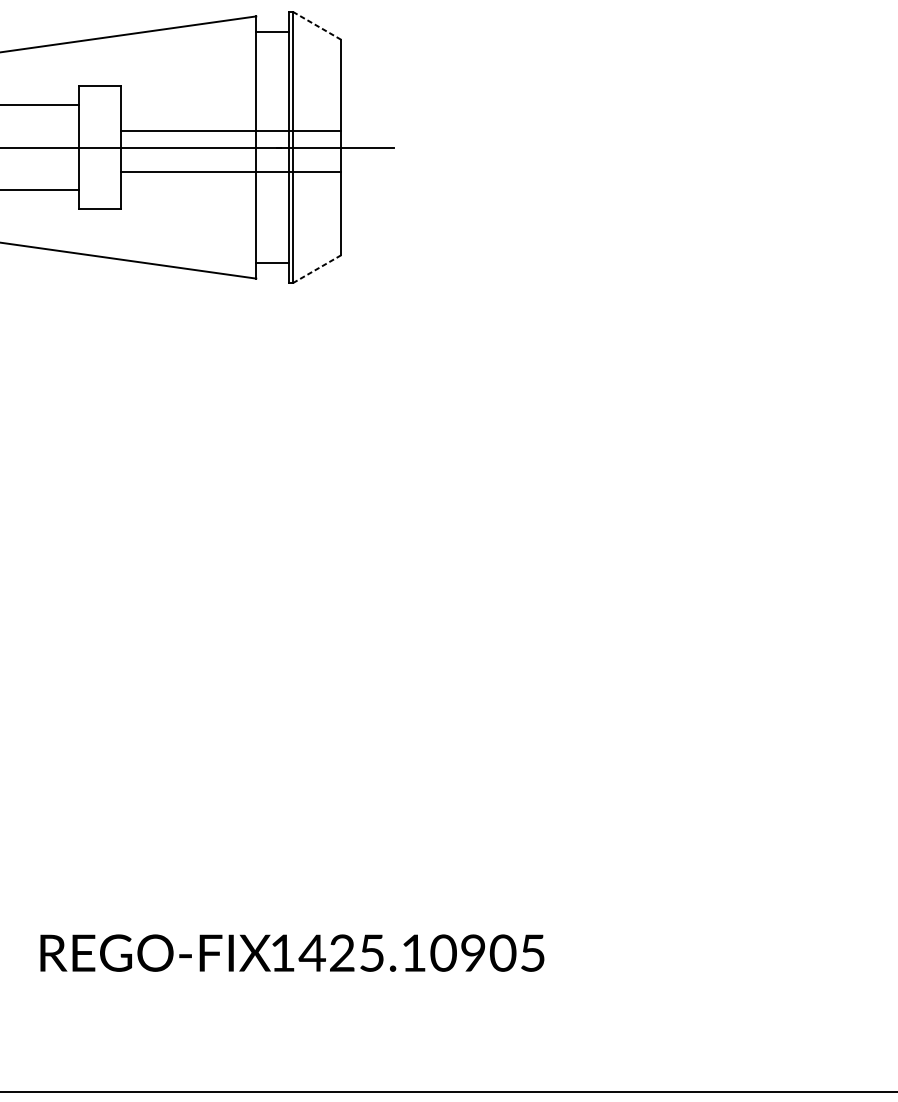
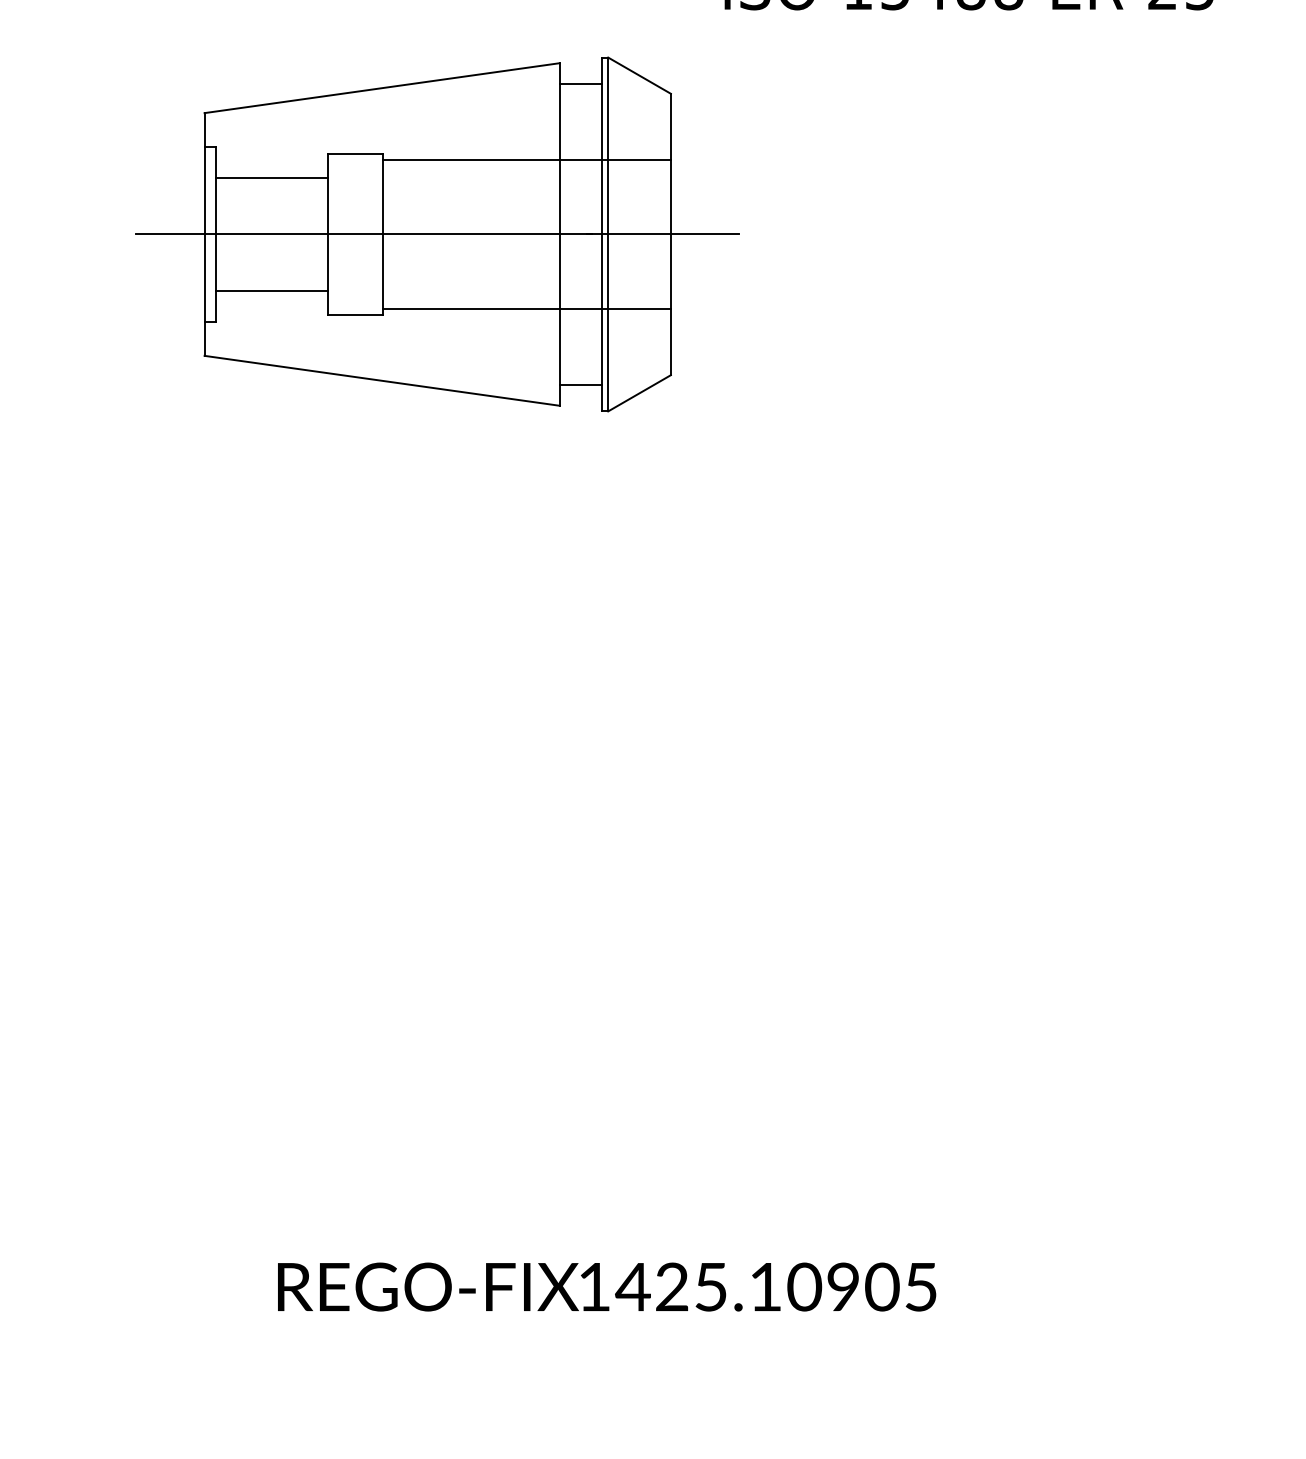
line: (317, 25) -> (639, 75), dashed -> solid
line: (230, 130) -> (526, 159), moved
line: (230, 172) -> (526, 309), moved
line: (317, 269) -> (639, 393), dashed -> solid

